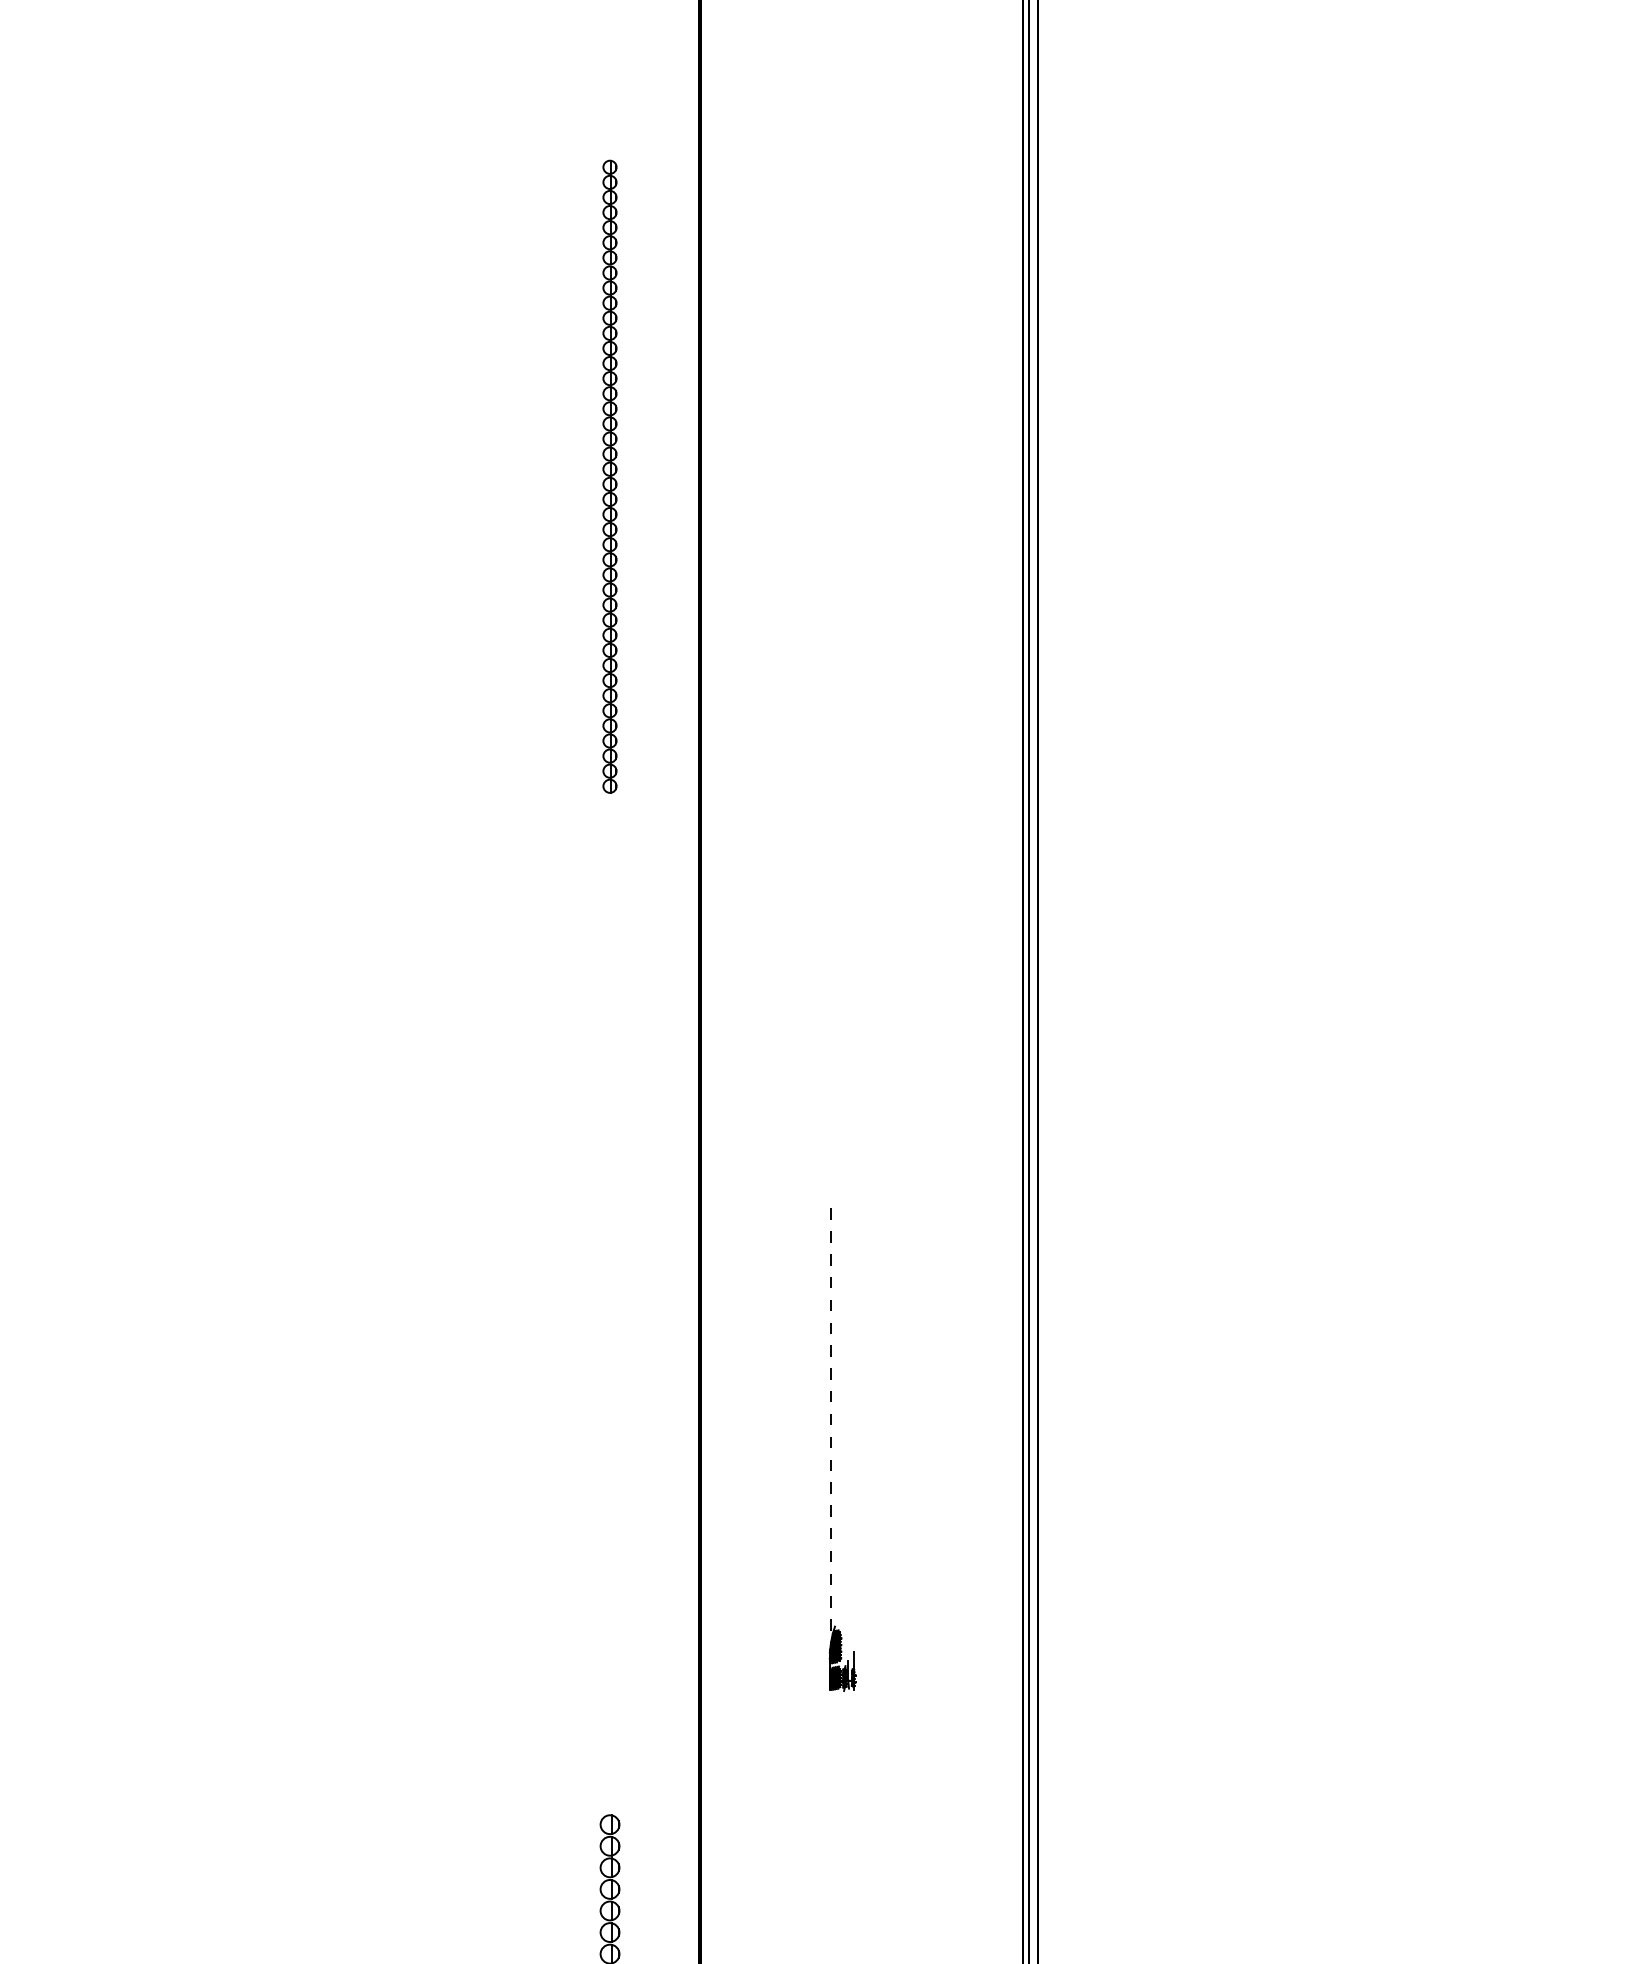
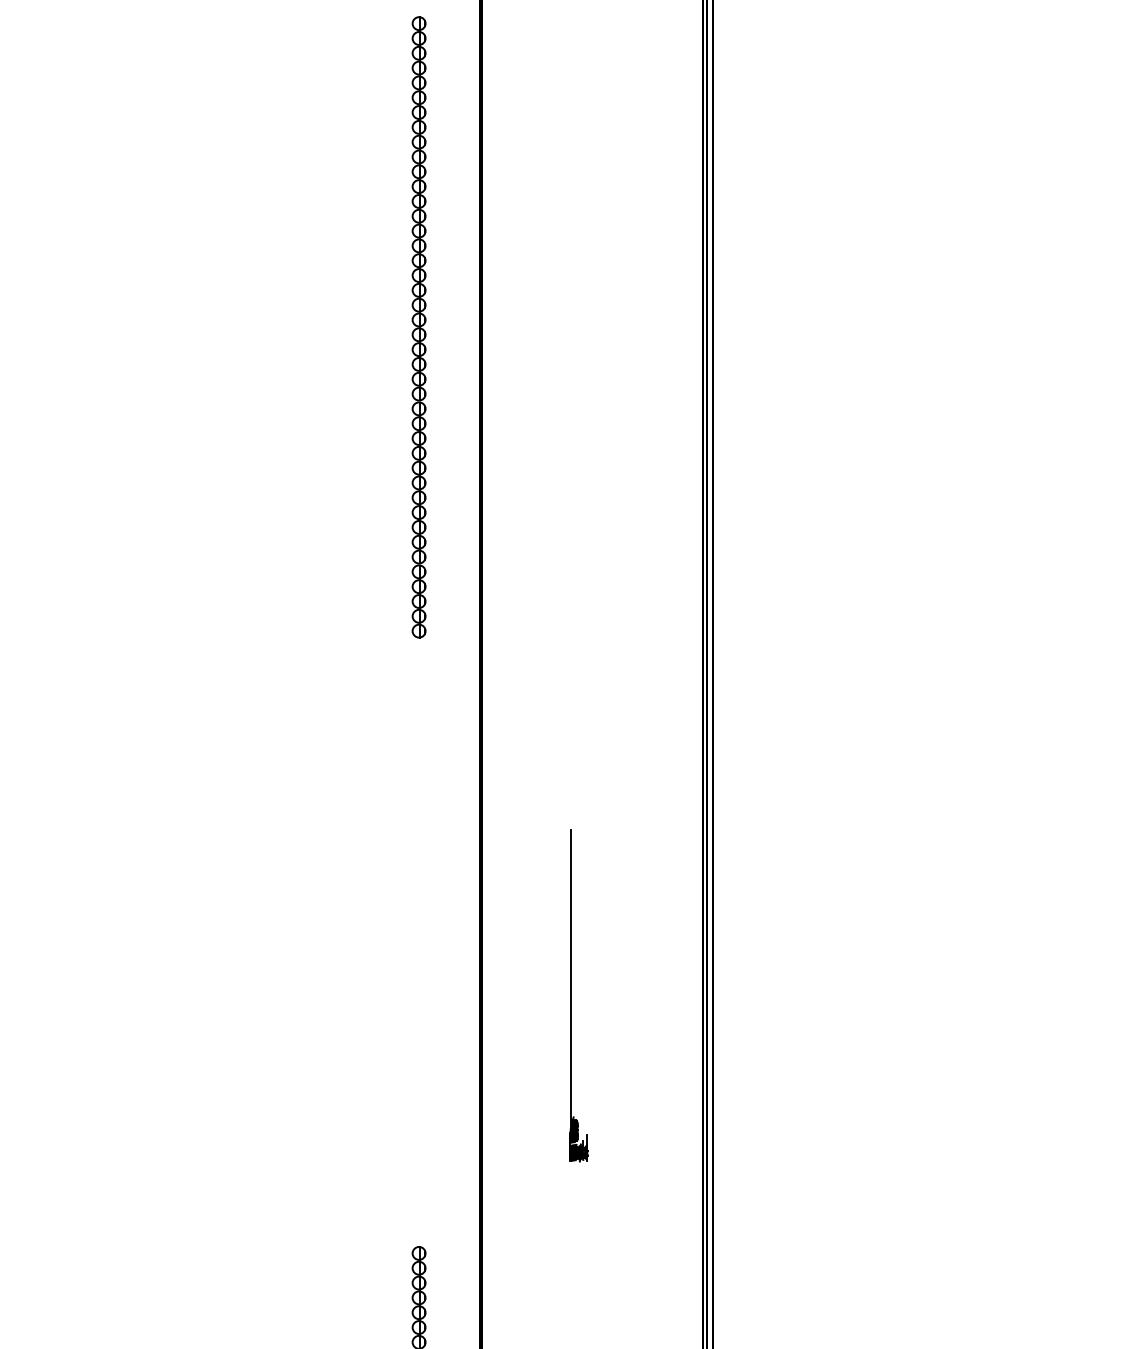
part: (609, 476) -> (418, 327), size x1.43
line: (830, 1423) -> (570, 977), dashed -> solid

